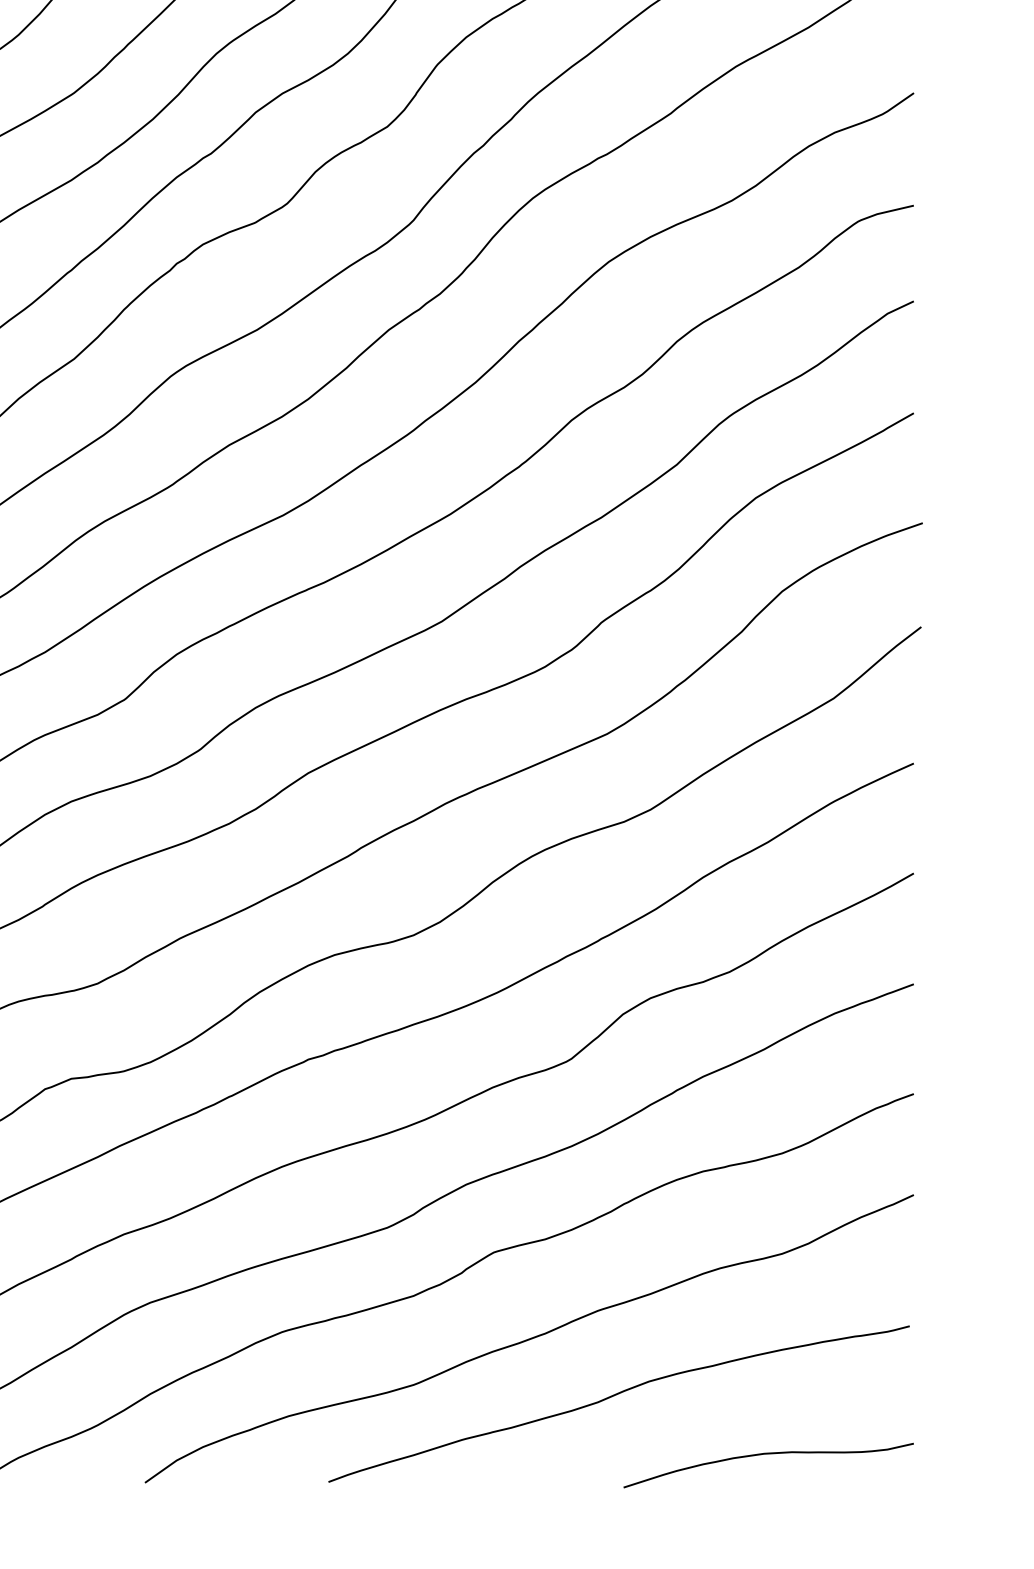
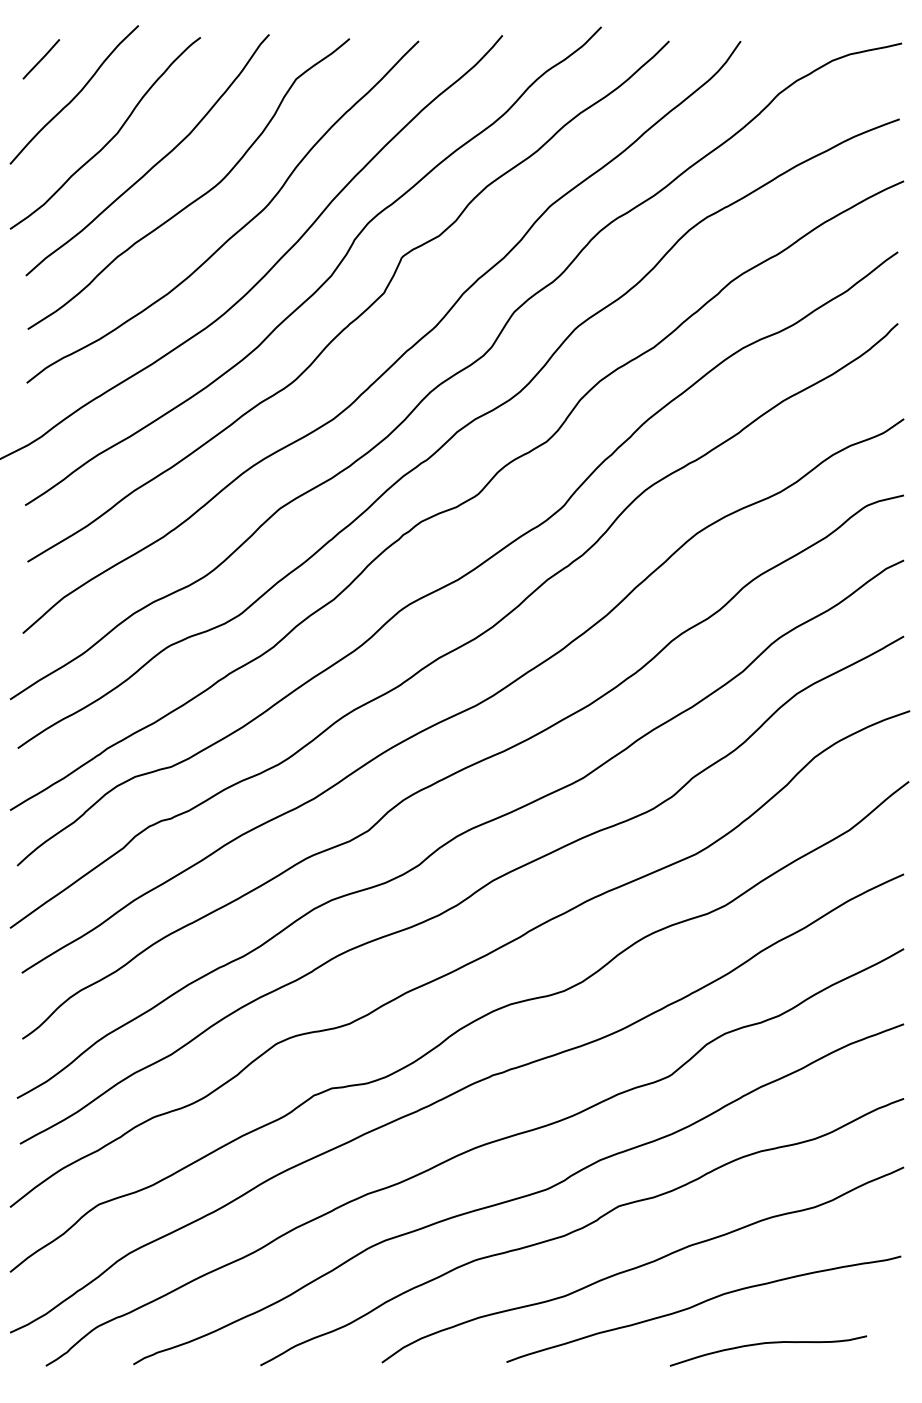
curve: (768, 1454) -> (768, 1343), moved

